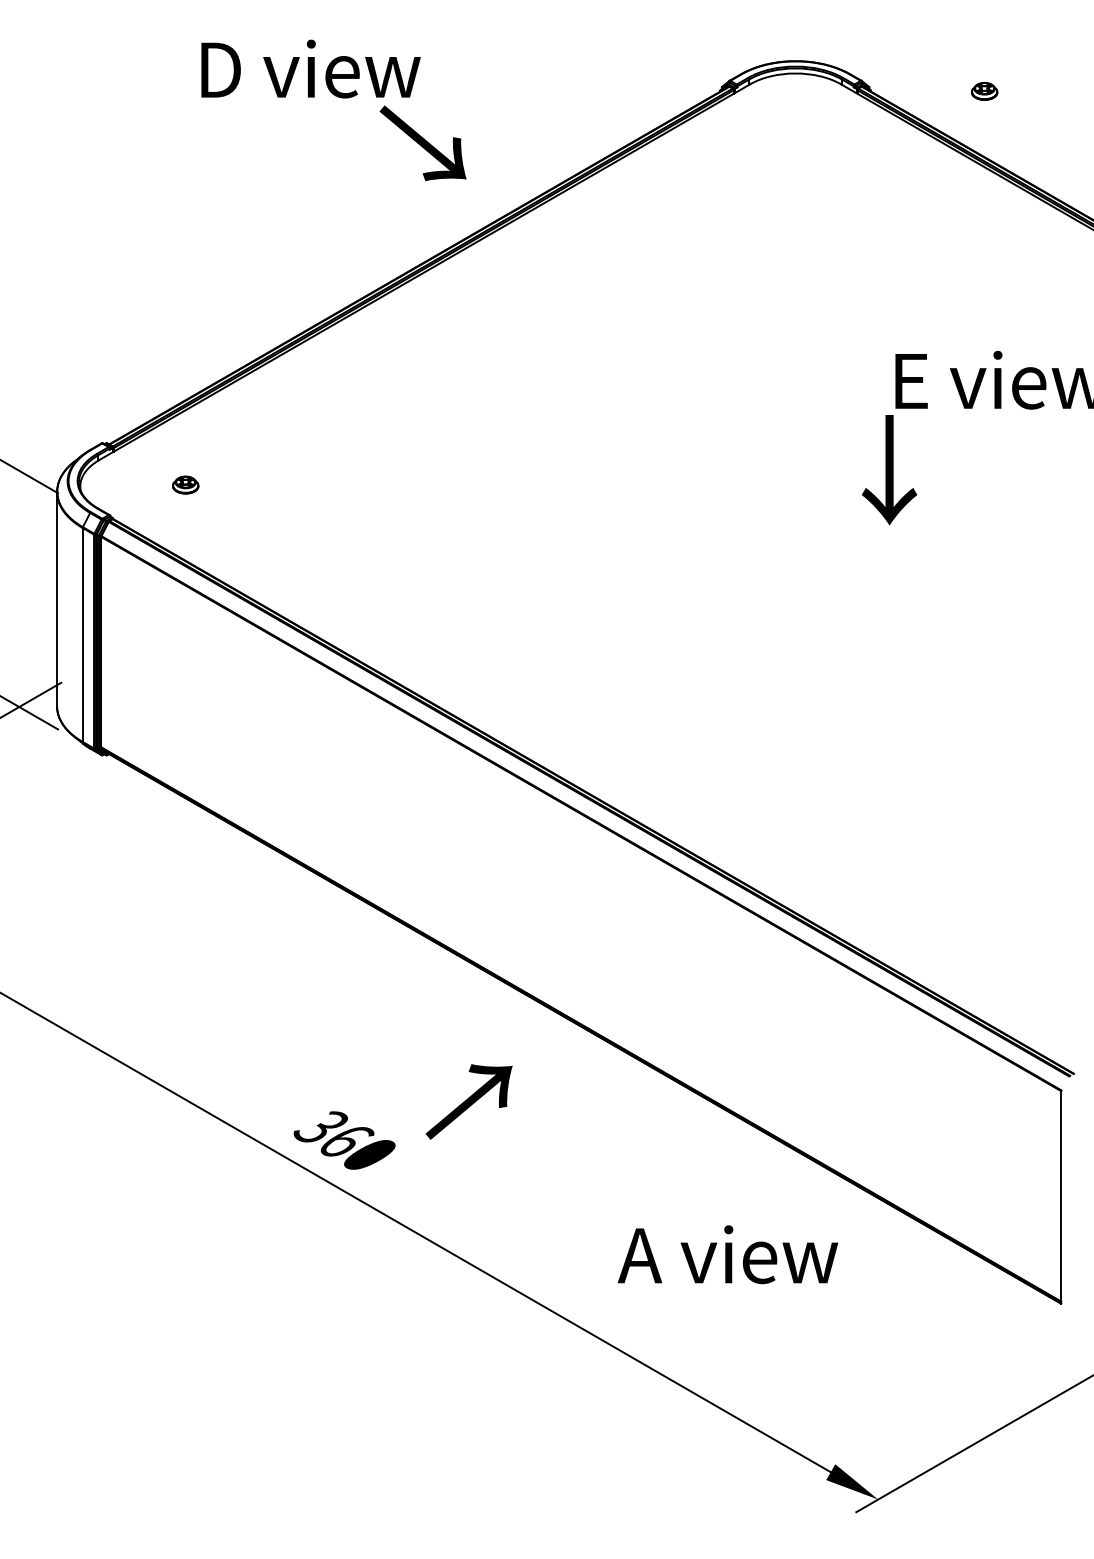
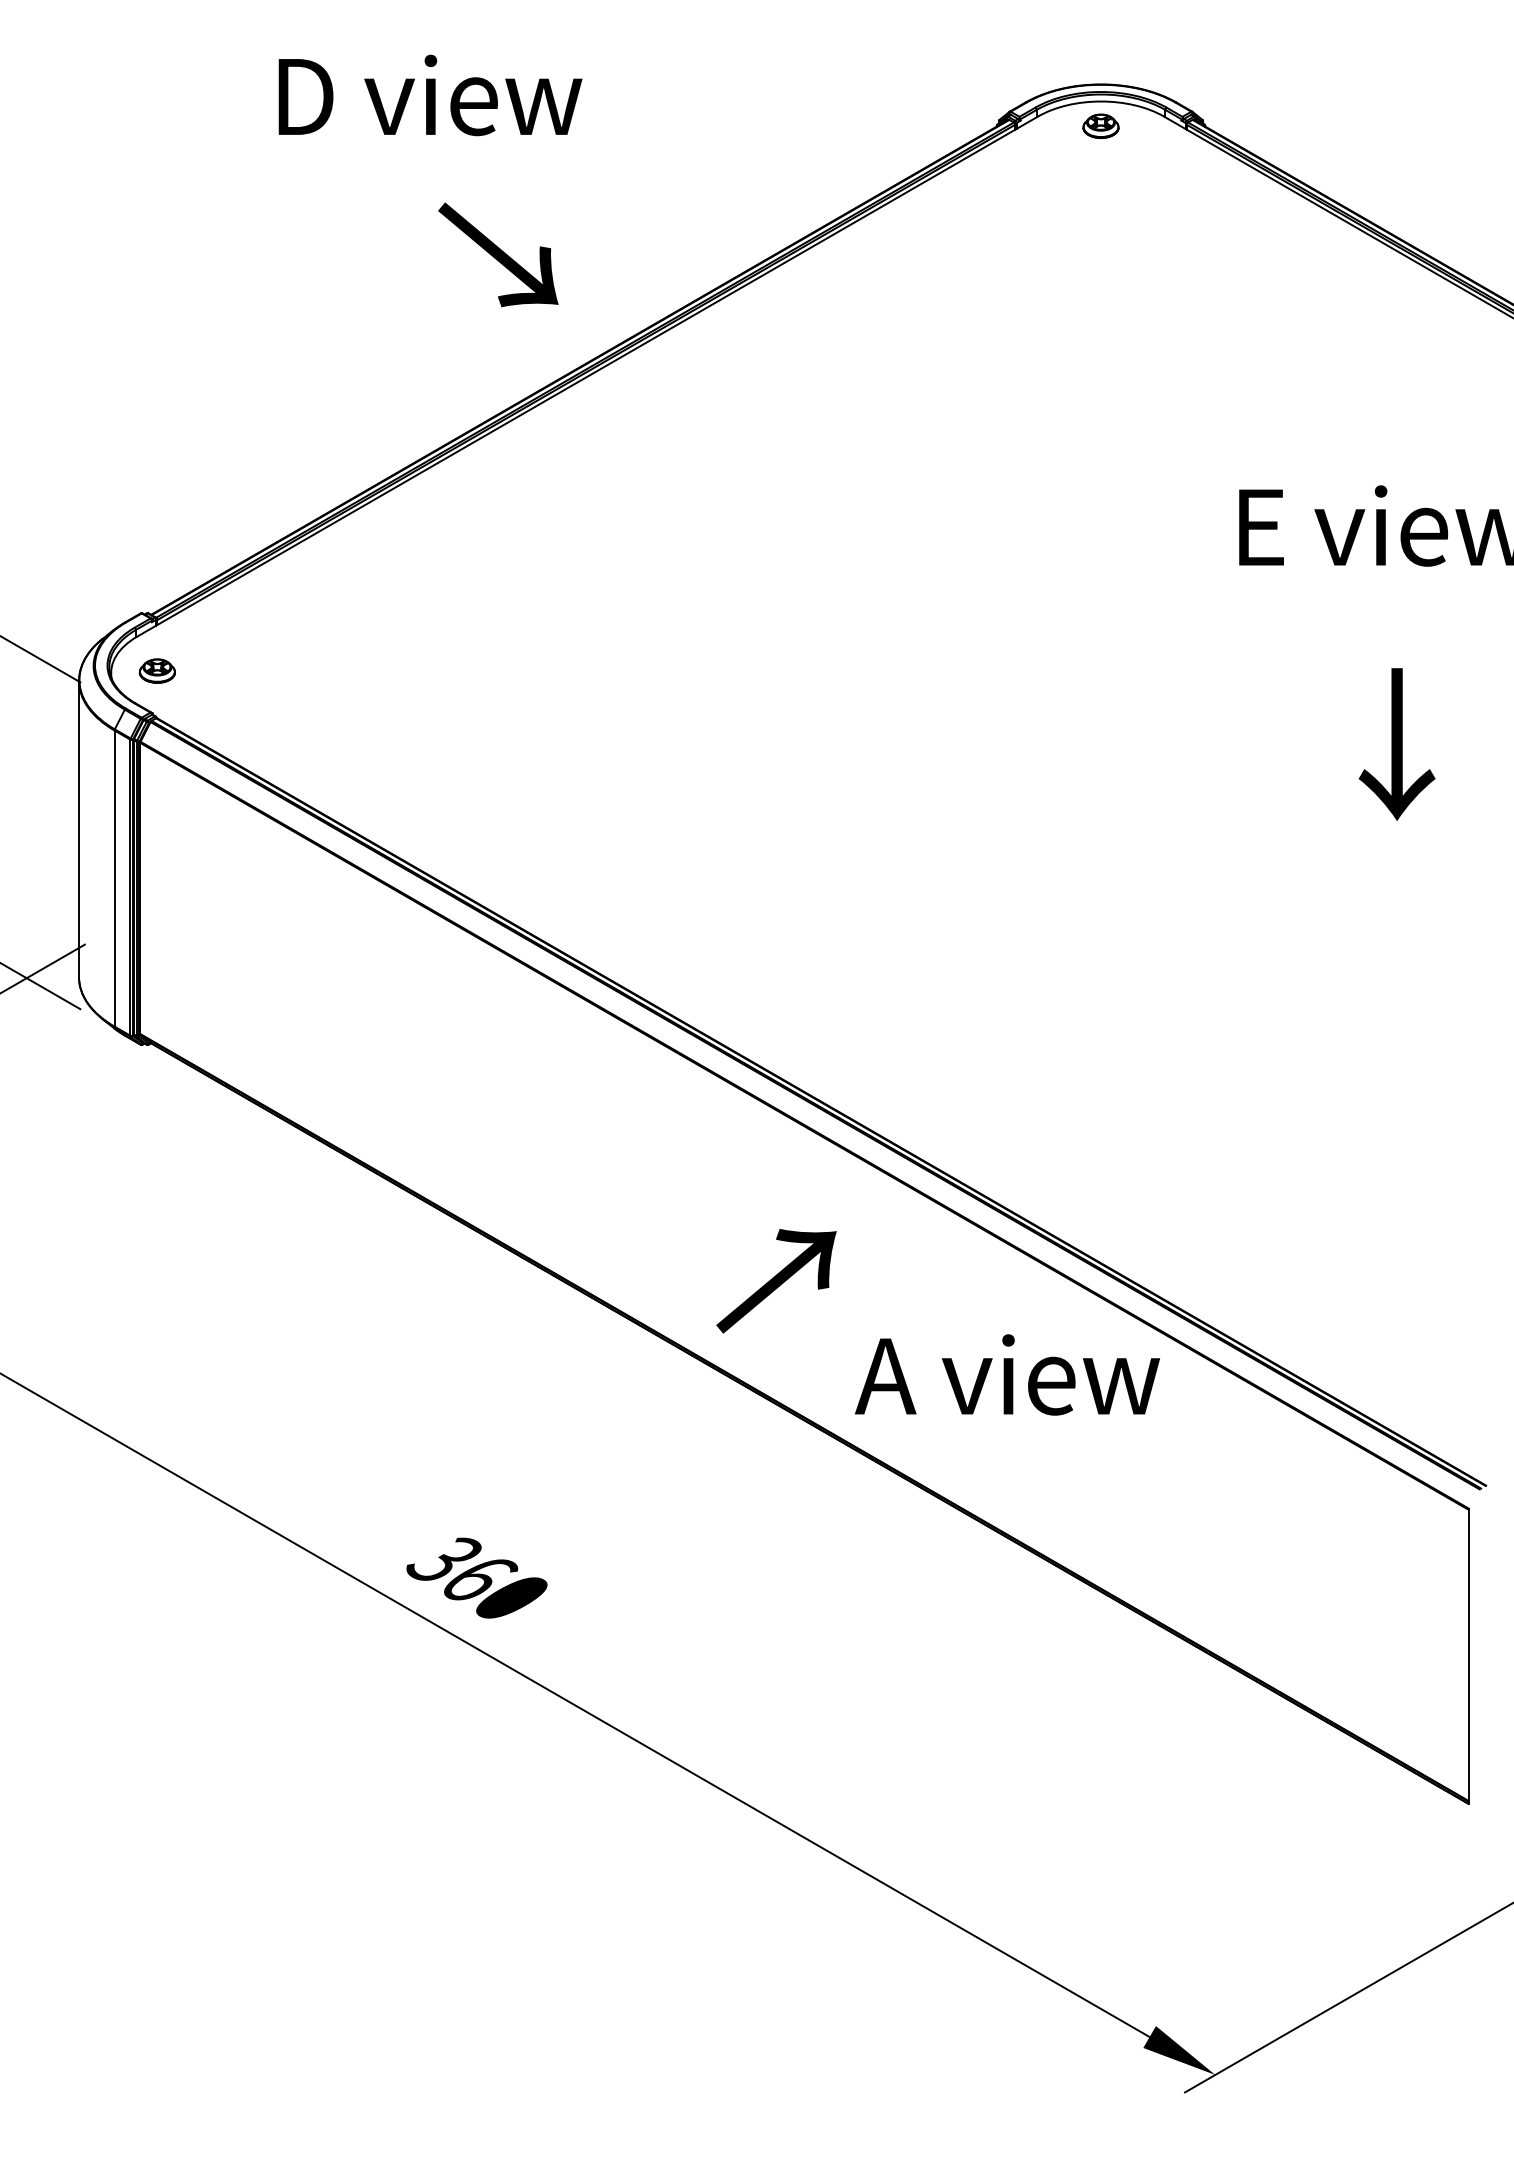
part: (984, 91) -> (1100, 126), moved
text: (422, 142) -> (497, 253), moved
text: (889, 470) -> (1397, 745), moved
part: (185, 484) -> (157, 670), moved
text: (468, 1101) -> (775, 1280), moved
text: (727, 1254) -> (1006, 1374), moved

